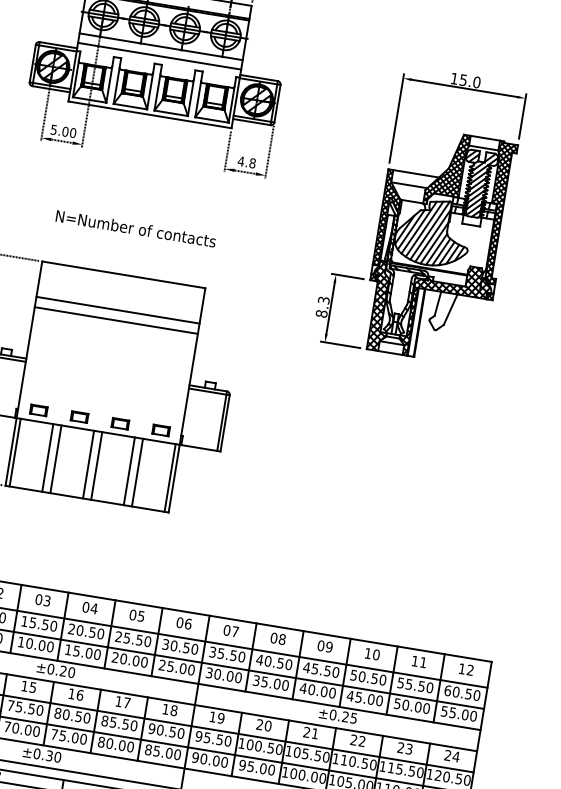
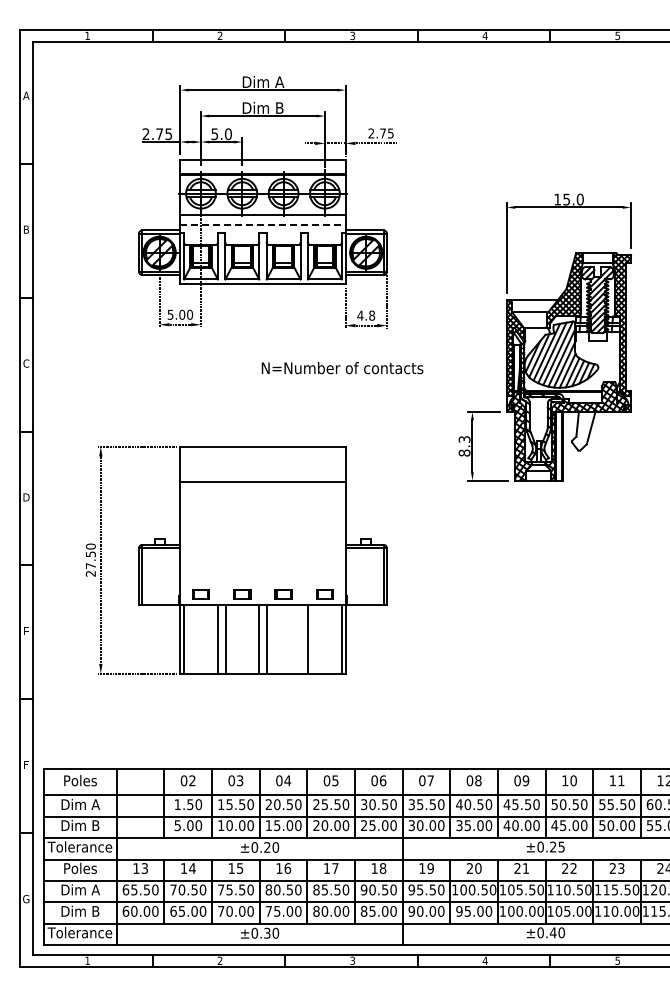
line: (159, 56) -> (262, 225), solid -> dashed
text: (135, 229) -> (342, 368), moved
line: (115, 320) -> (262, 492), removed
line: (129, 471) -> (300, 639), removed

